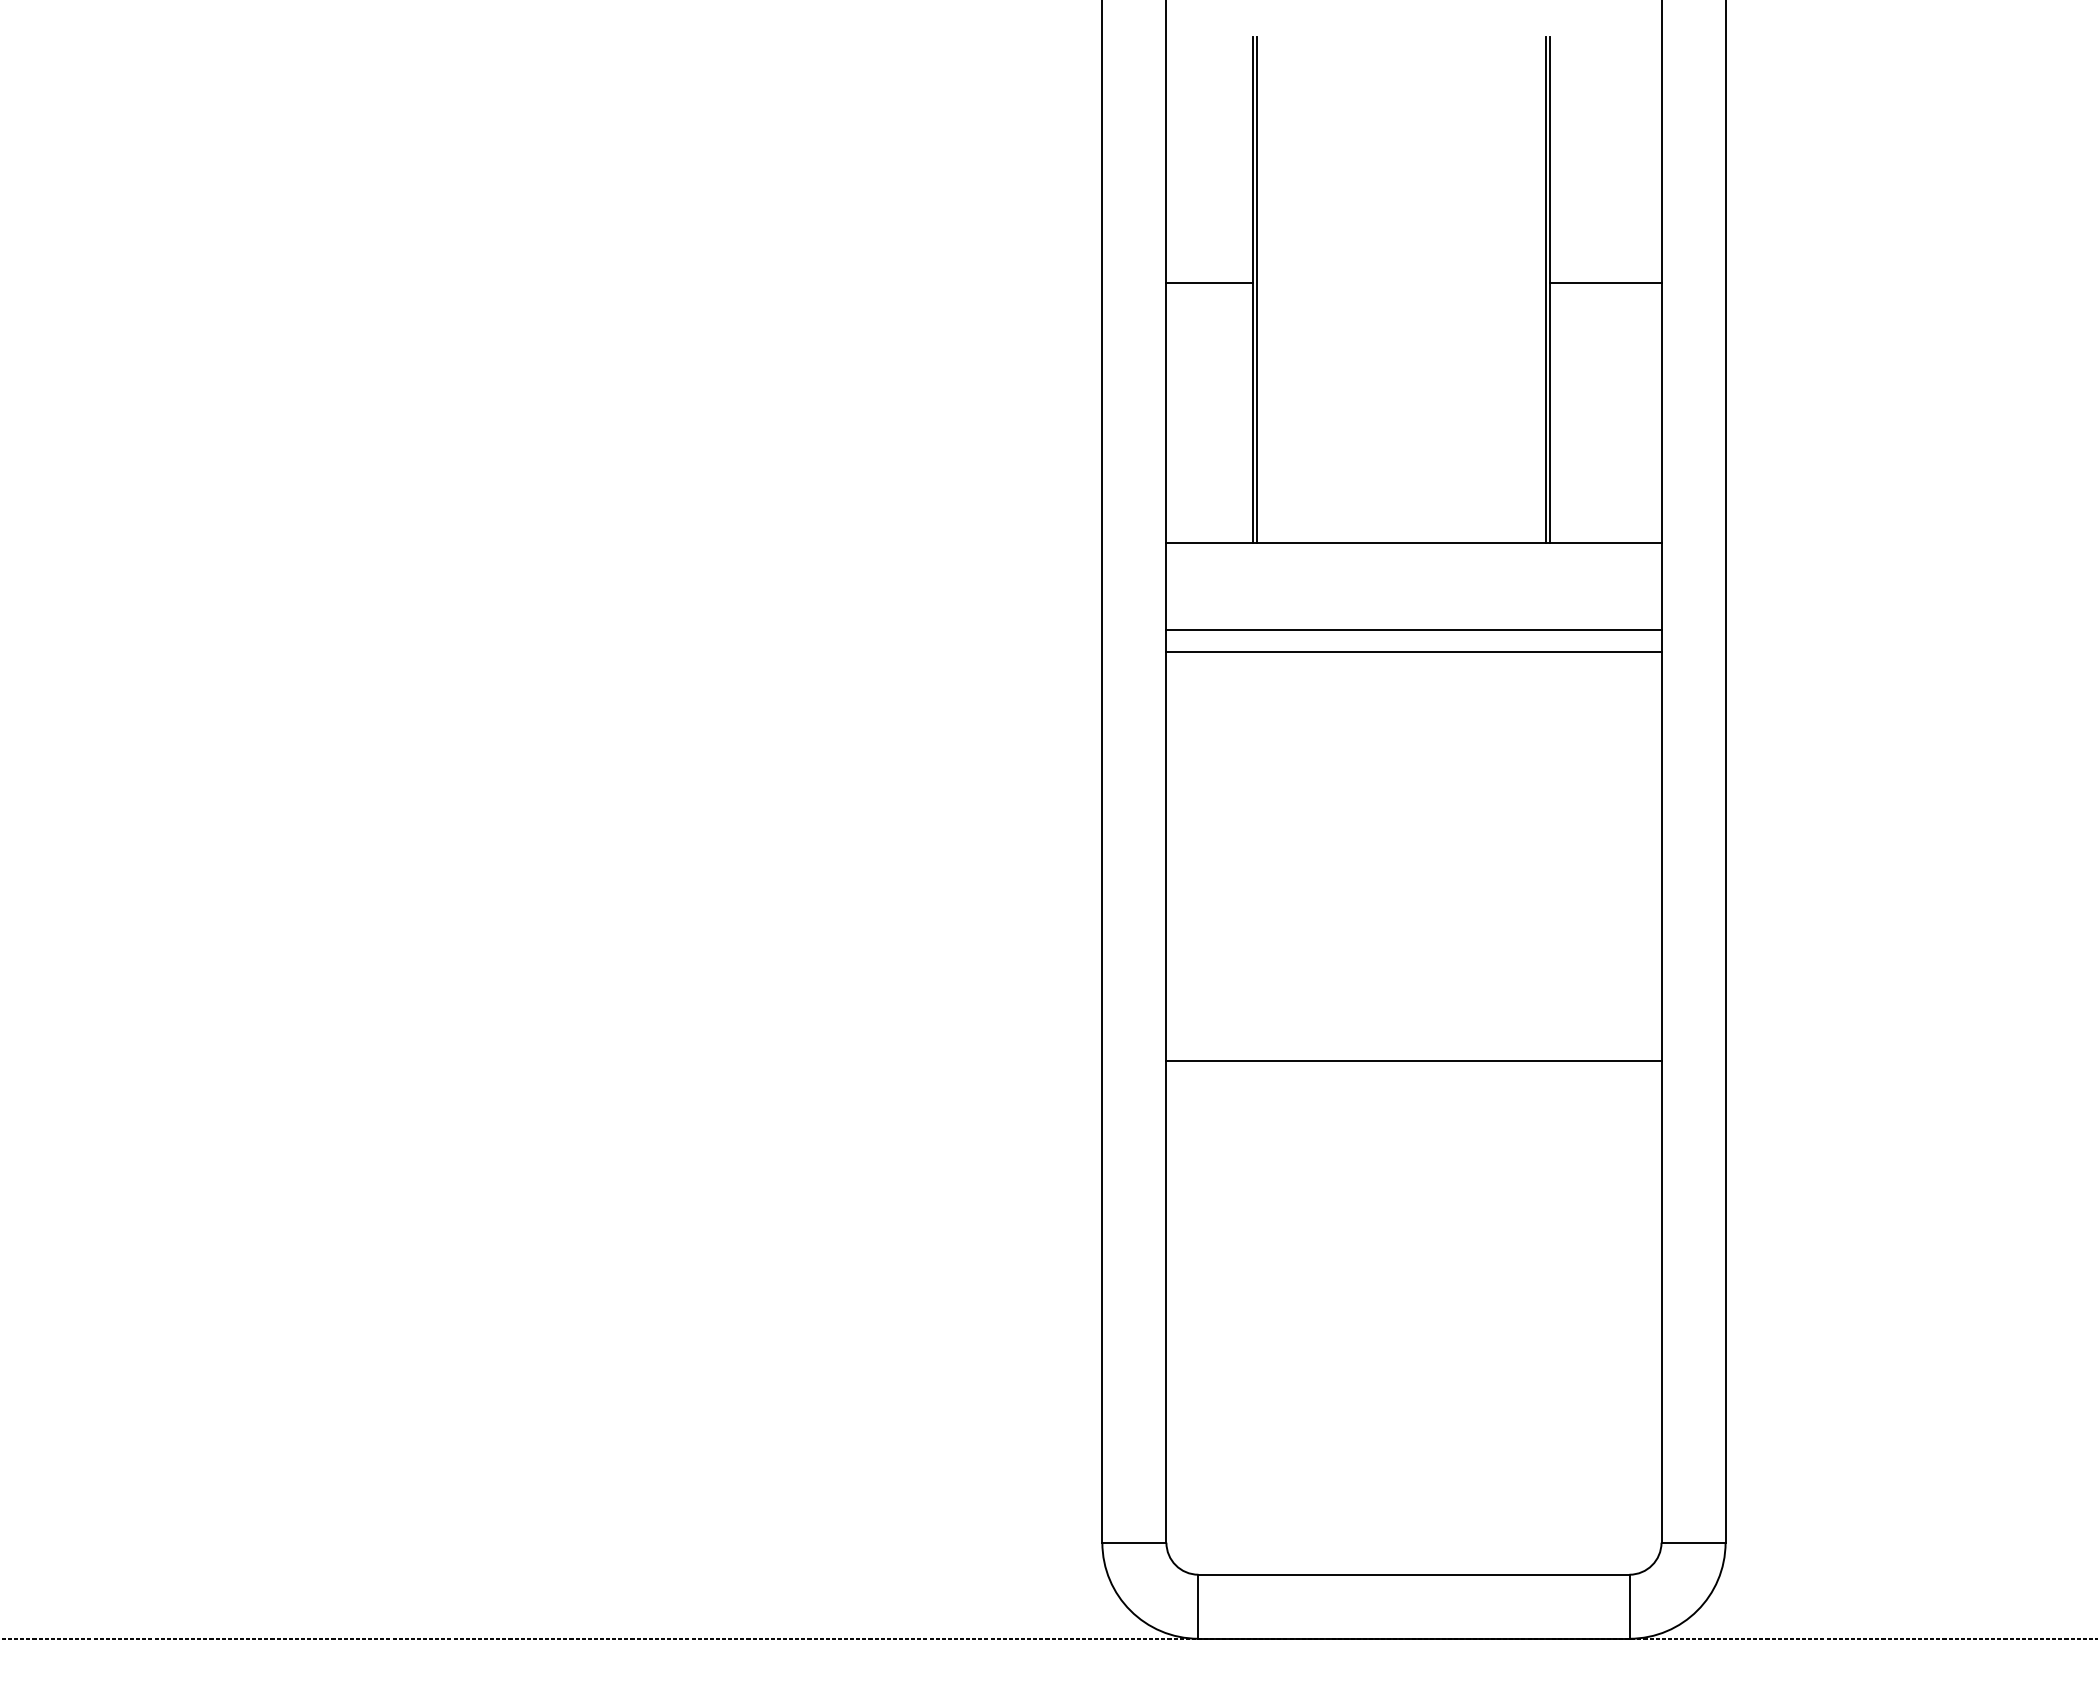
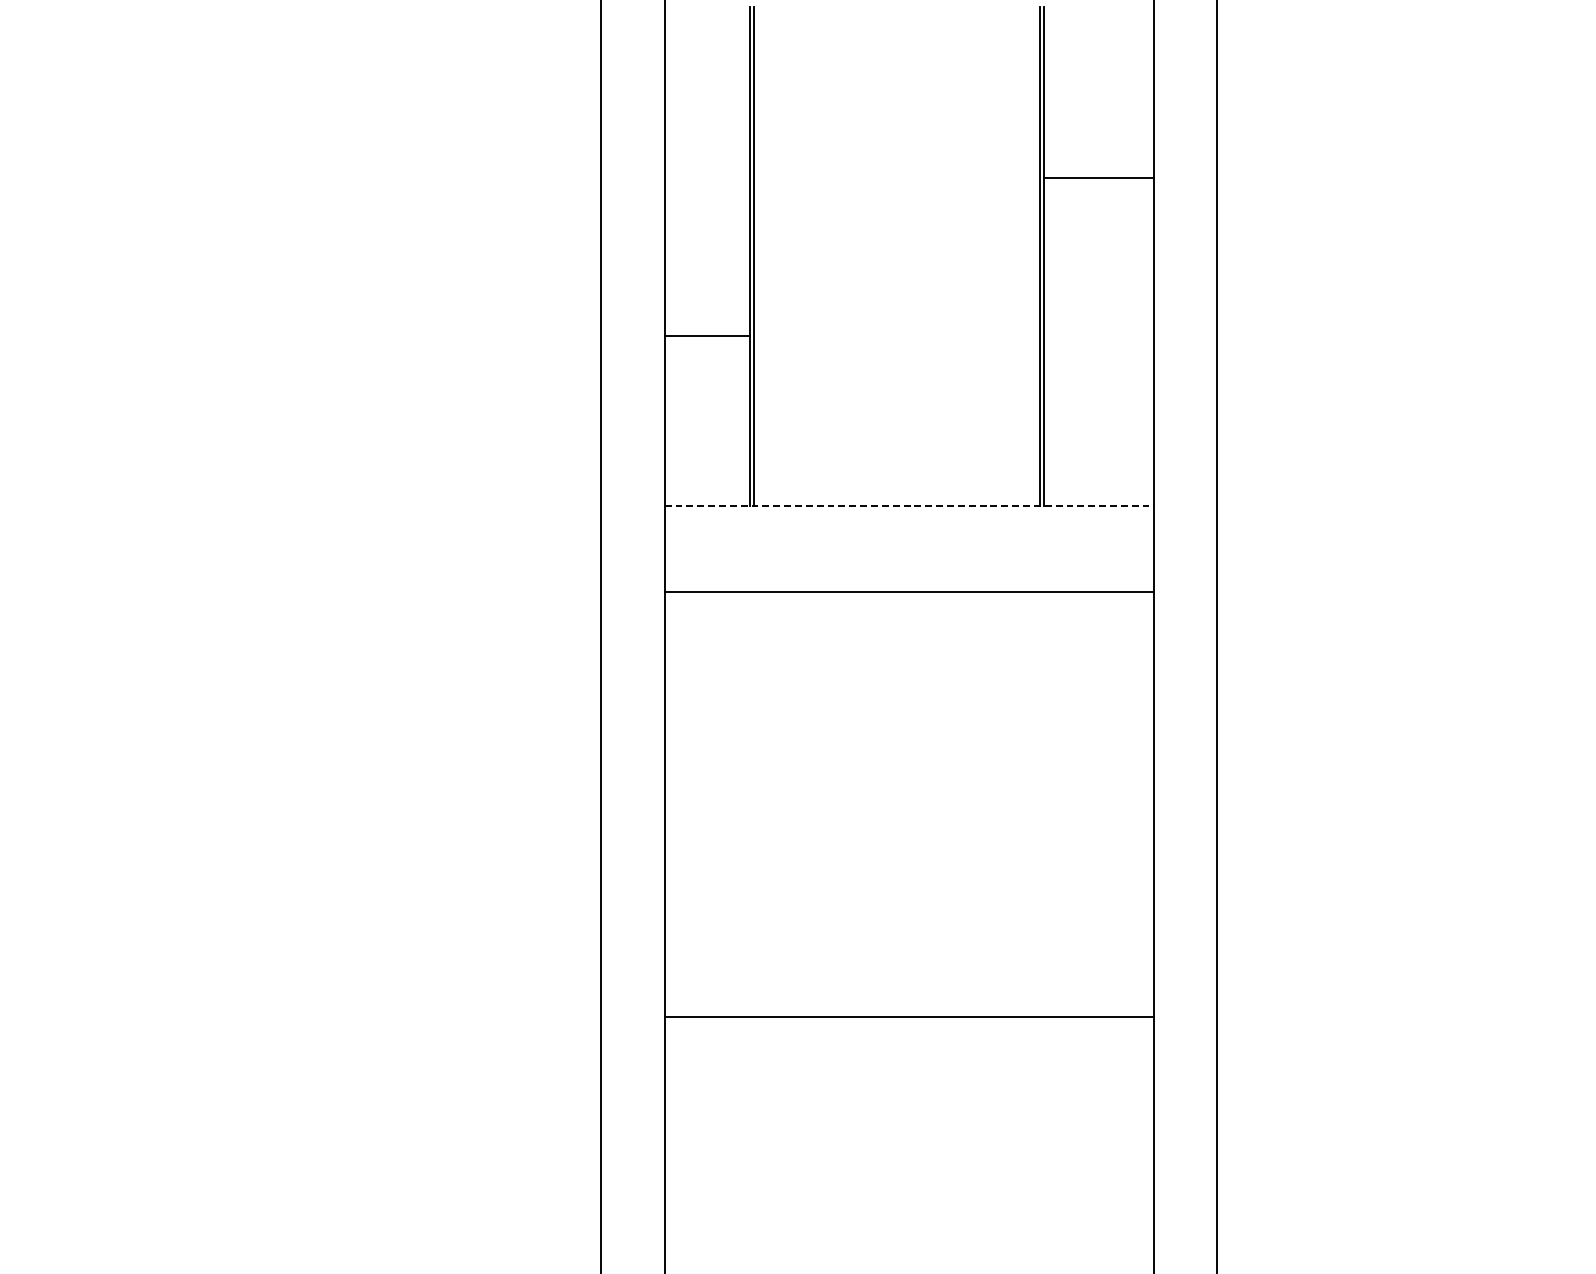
line: (1209, 282) -> (707, 335), moved
line: (1605, 282) -> (1098, 177), moved
line: (1413, 543) -> (908, 506), solid -> dashed
line: (1413, 652) -> (908, 614), removed

